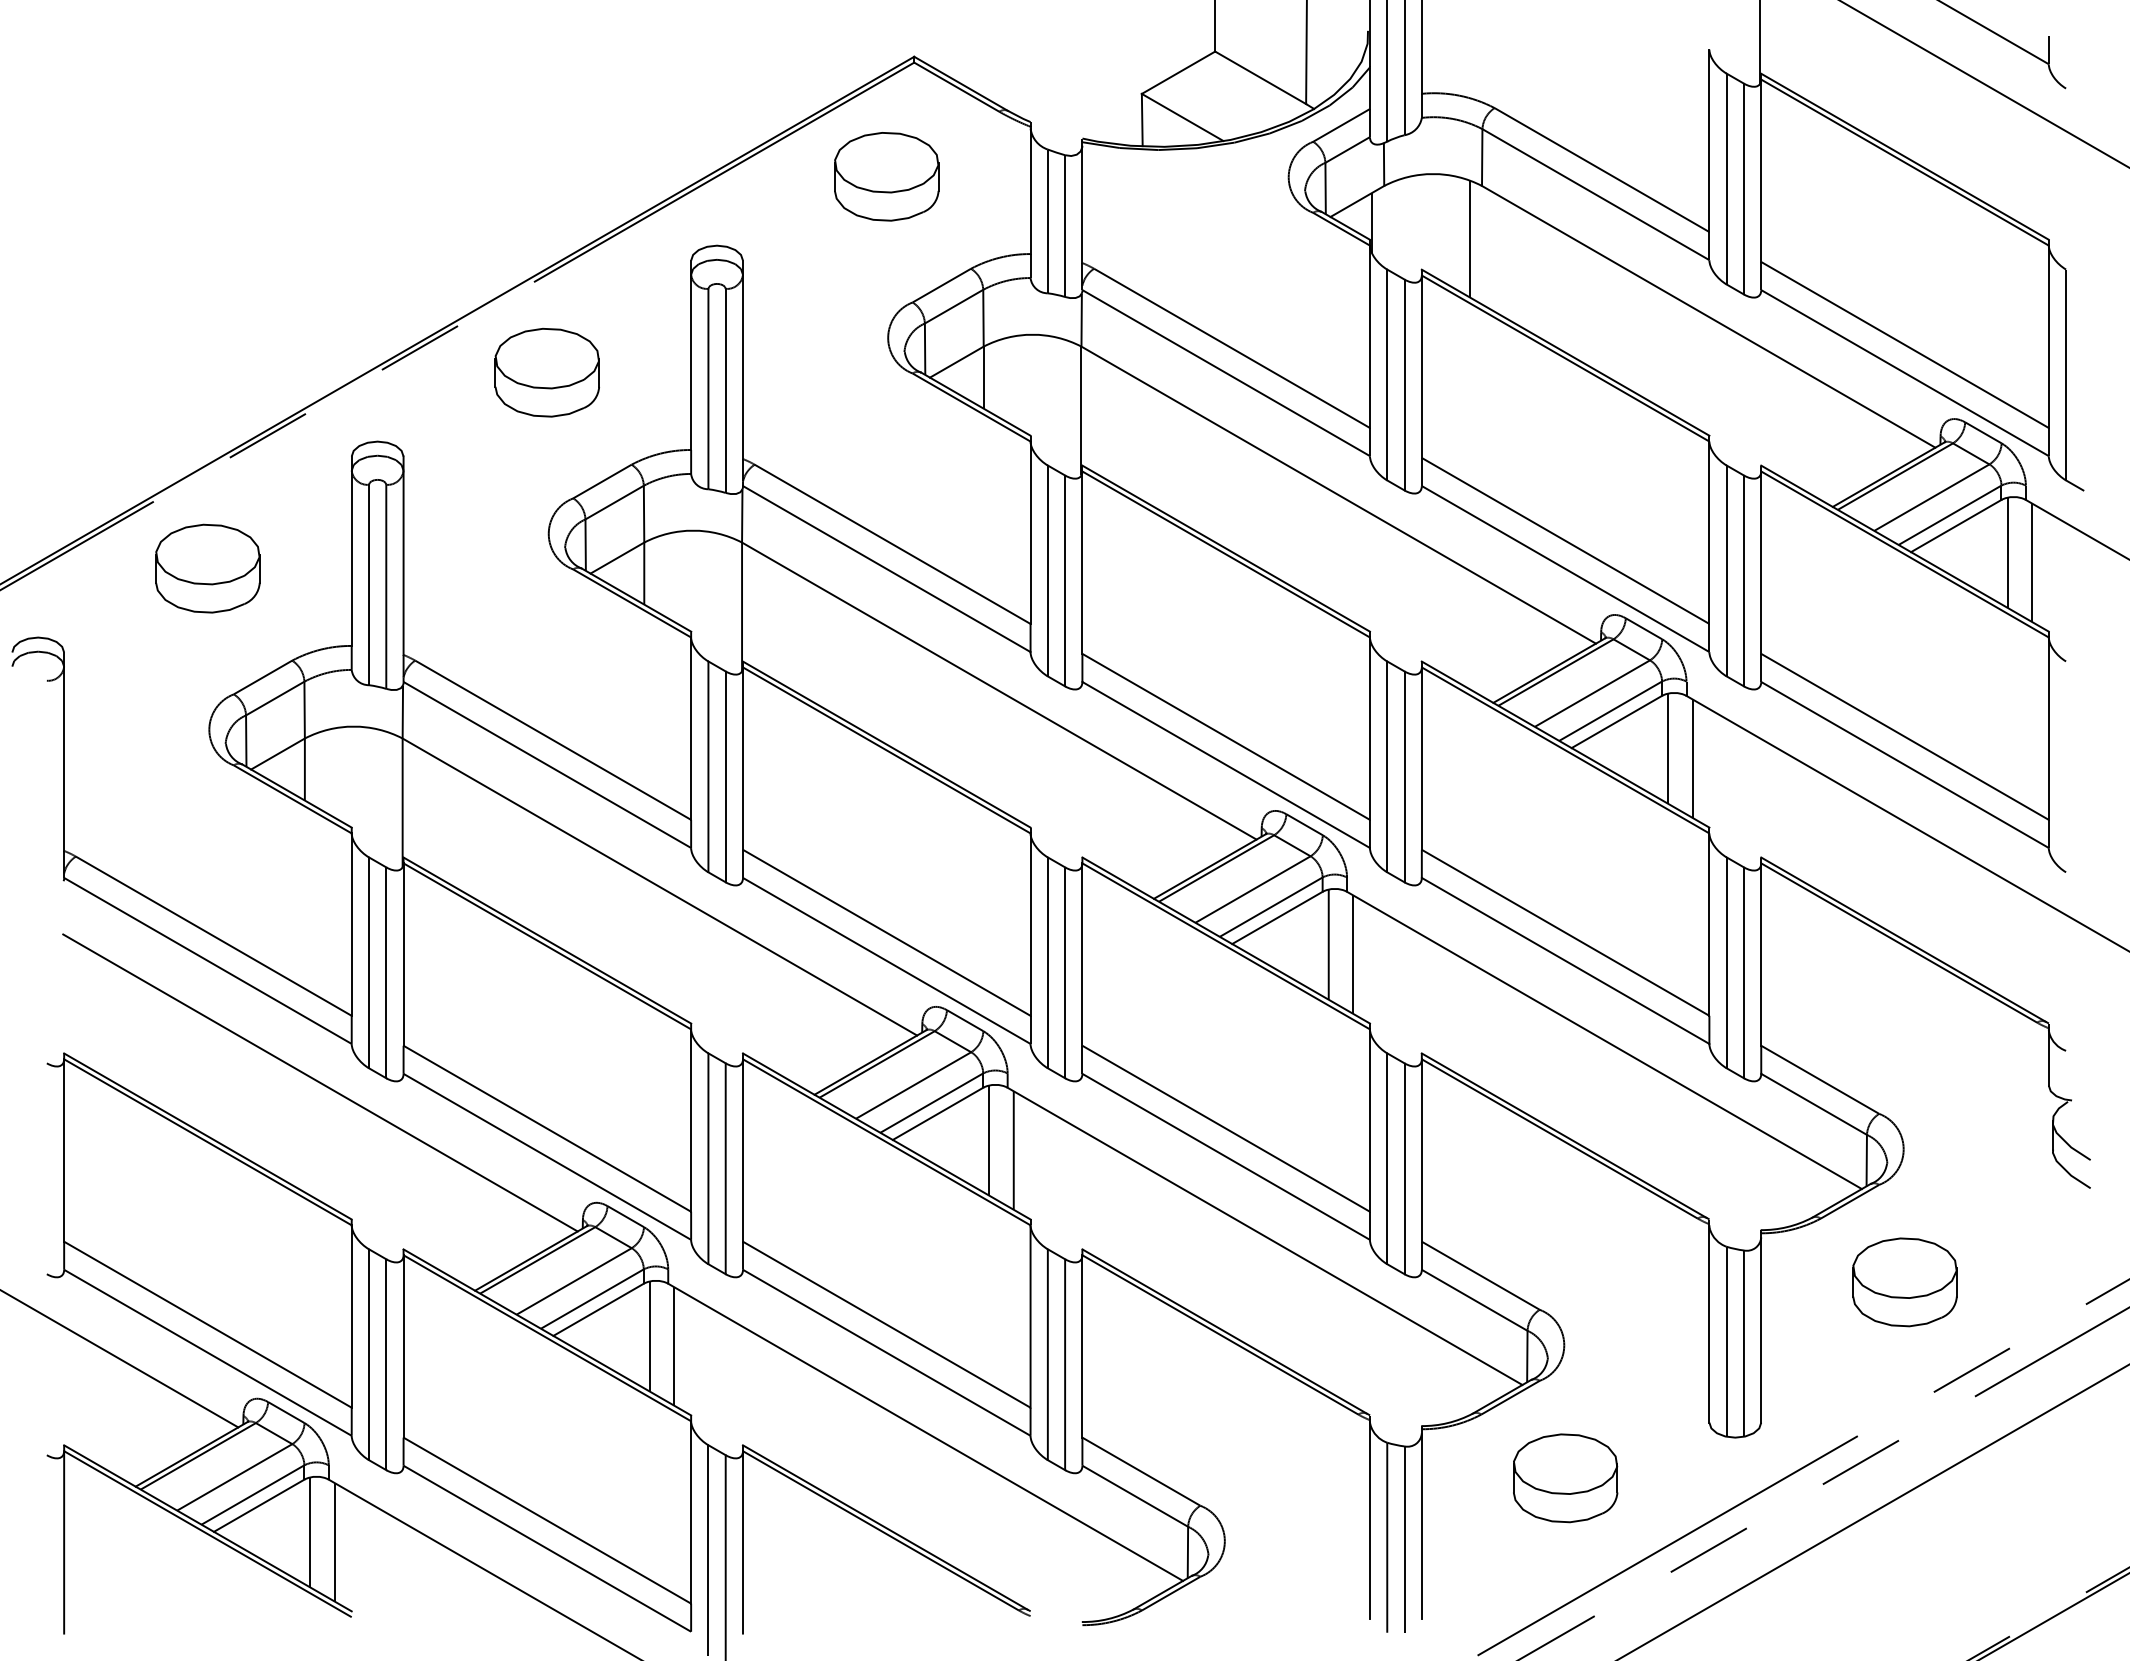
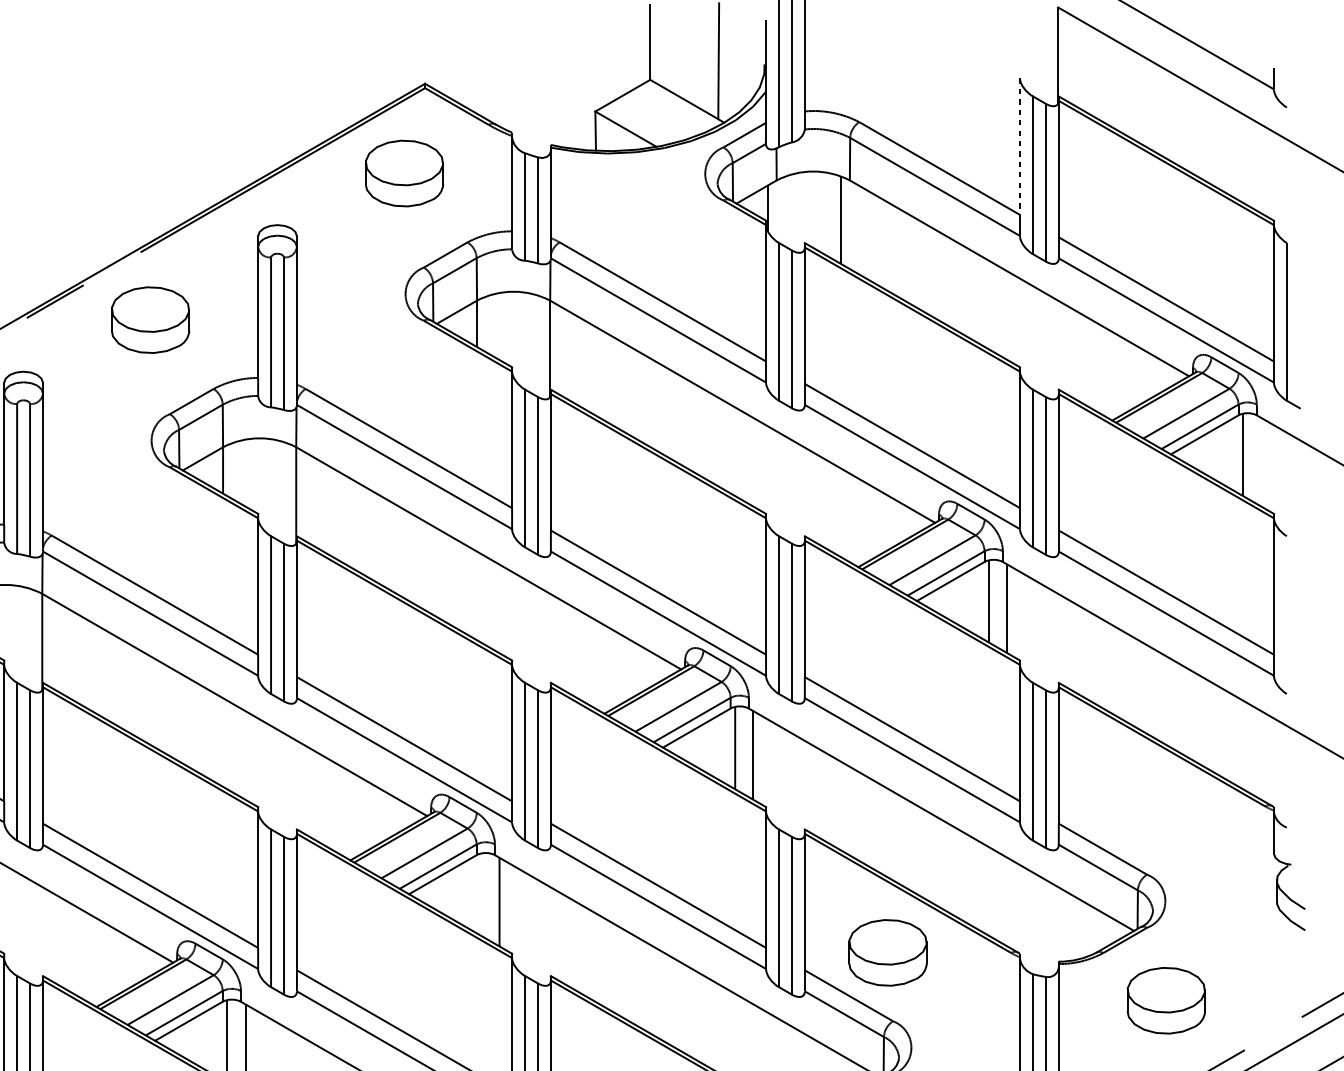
line: (1709, 141) -> (1020, 147), solid -> dashed
line: (2032, 562) -> (1261, 462), removed
line: (989, 1140) -> (481, 894), removed
part: (1532, 1218) -> (887, 952), added

